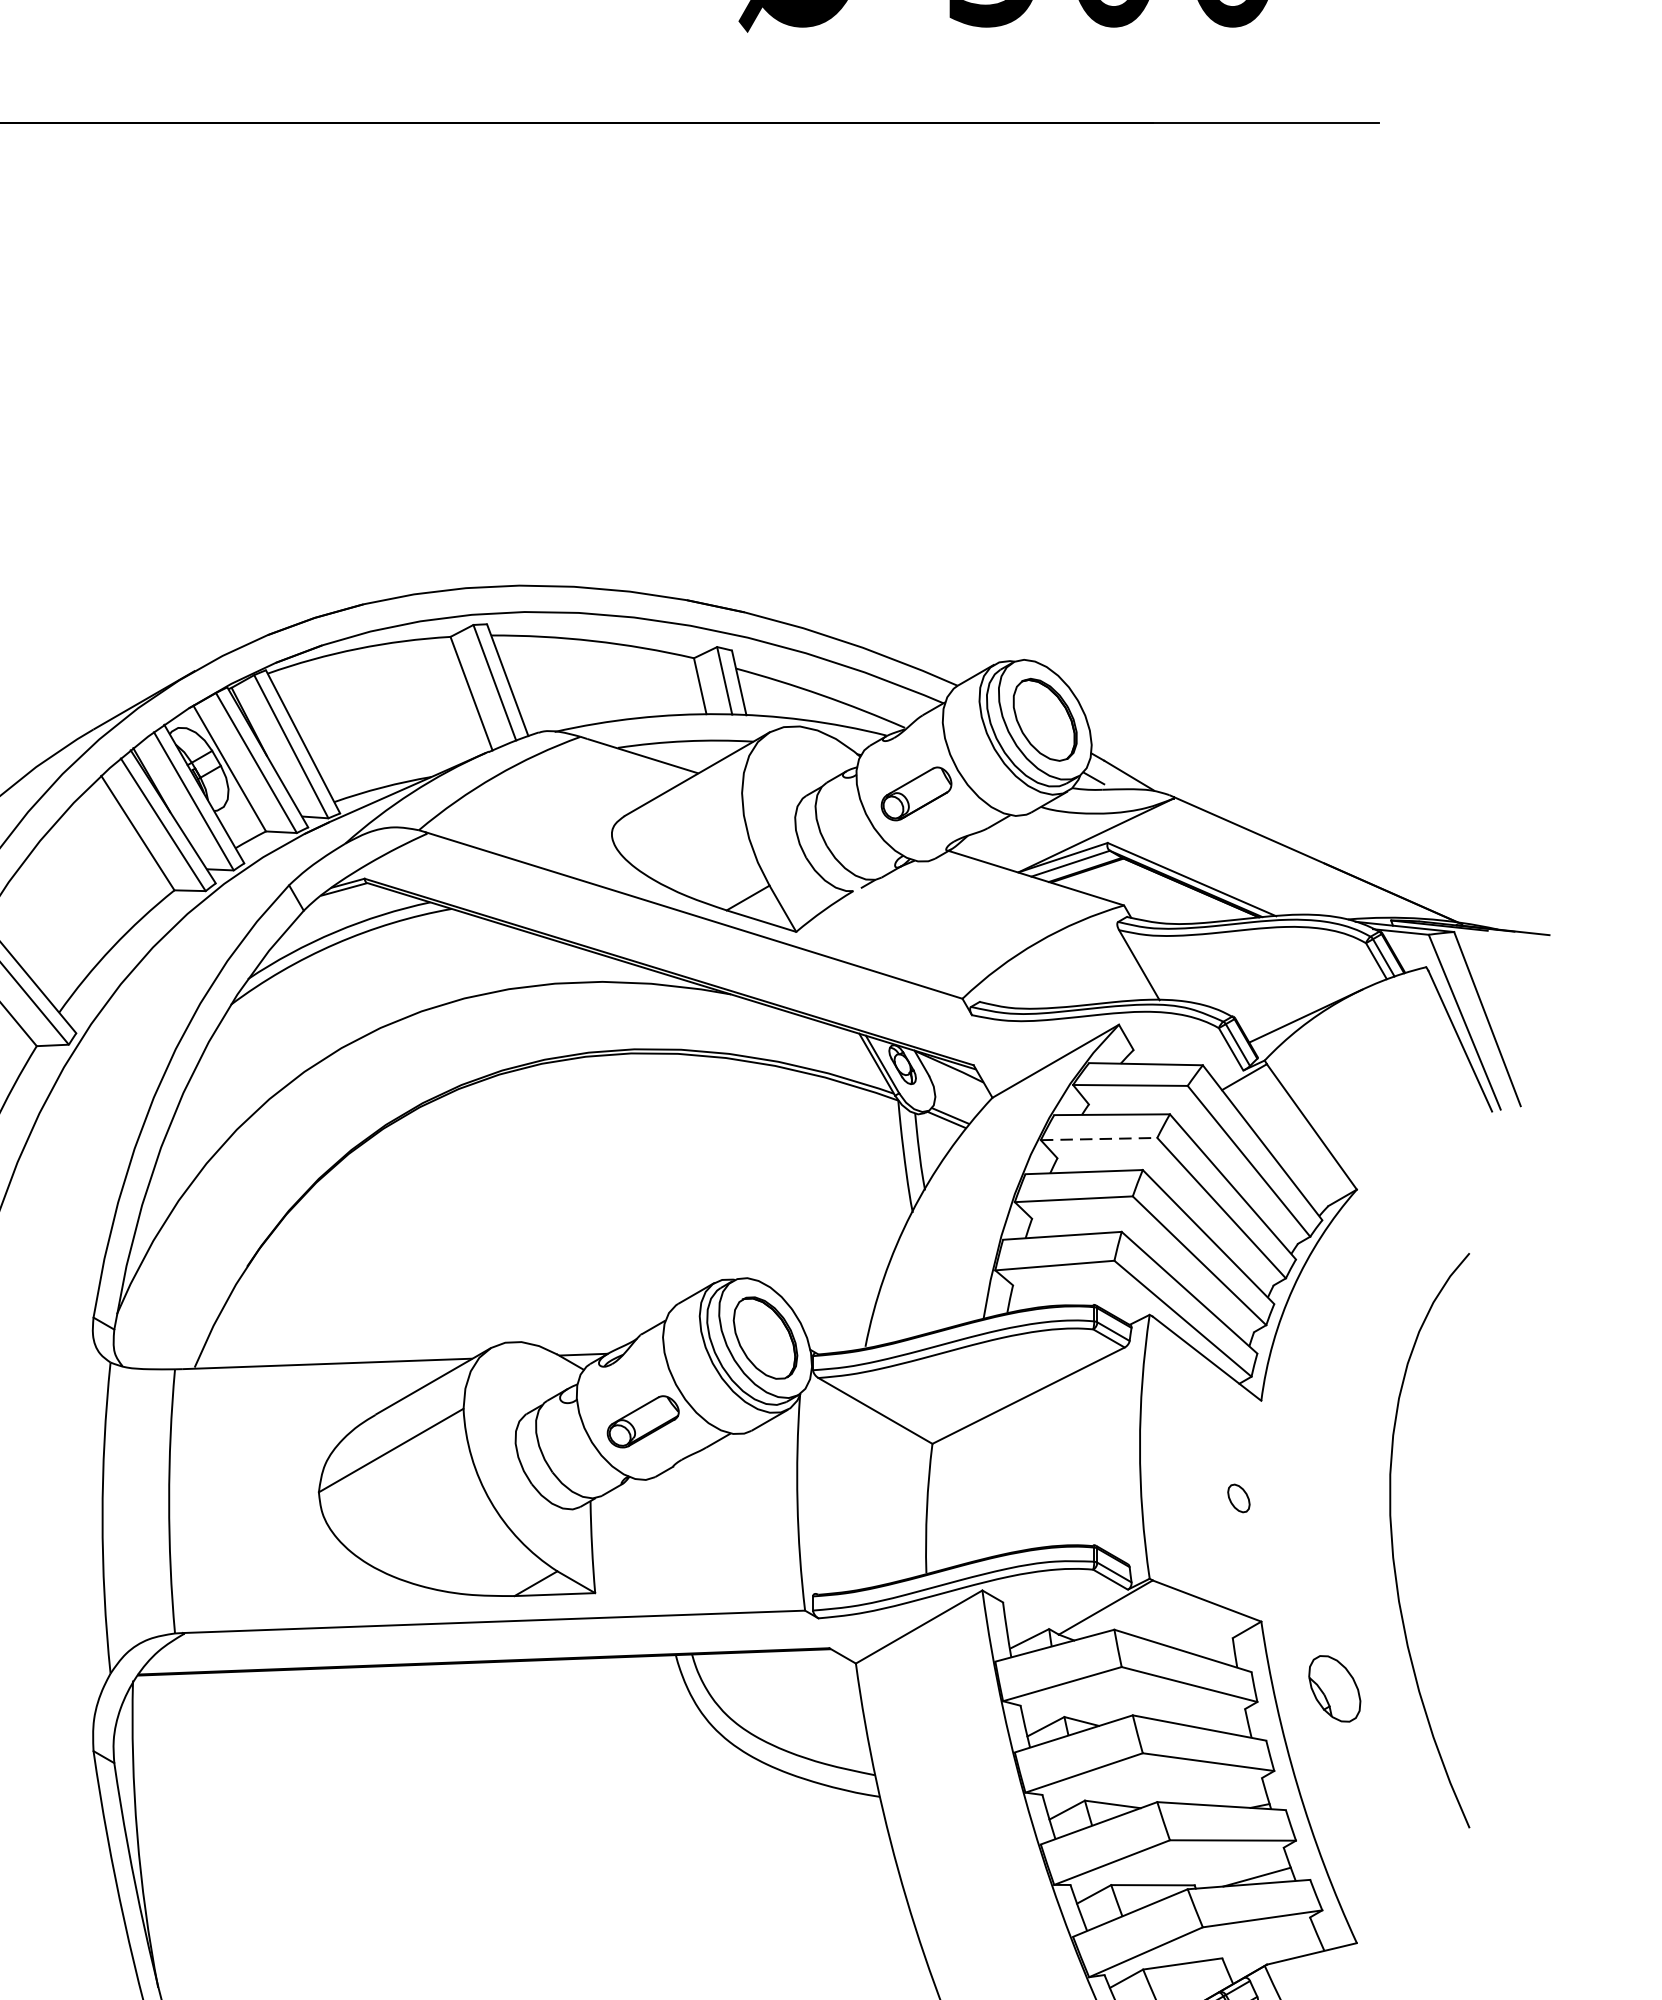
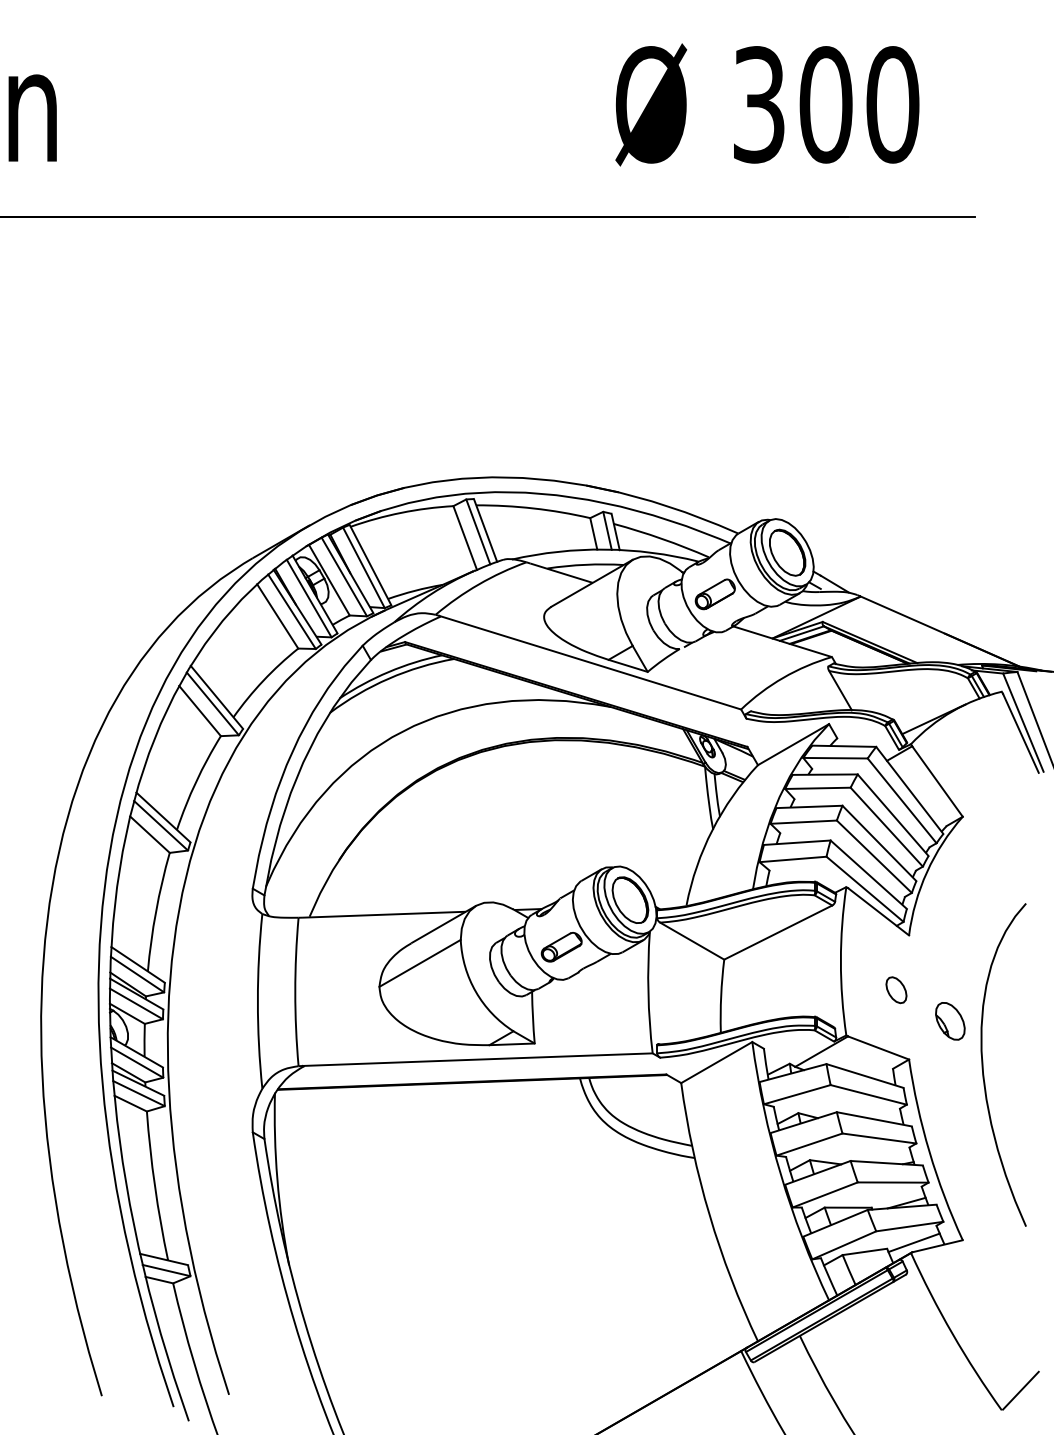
line: (1098, 1139) -> (817, 788), dashed -> solid
part: (1238, 1498) -> (896, 990), size x1.67
curve: (1393, 1539) -> (983, 1064), moved
part: (1335, 1689) -> (950, 1021), moved
line: (1269, 1947) -> (913, 1242), added

